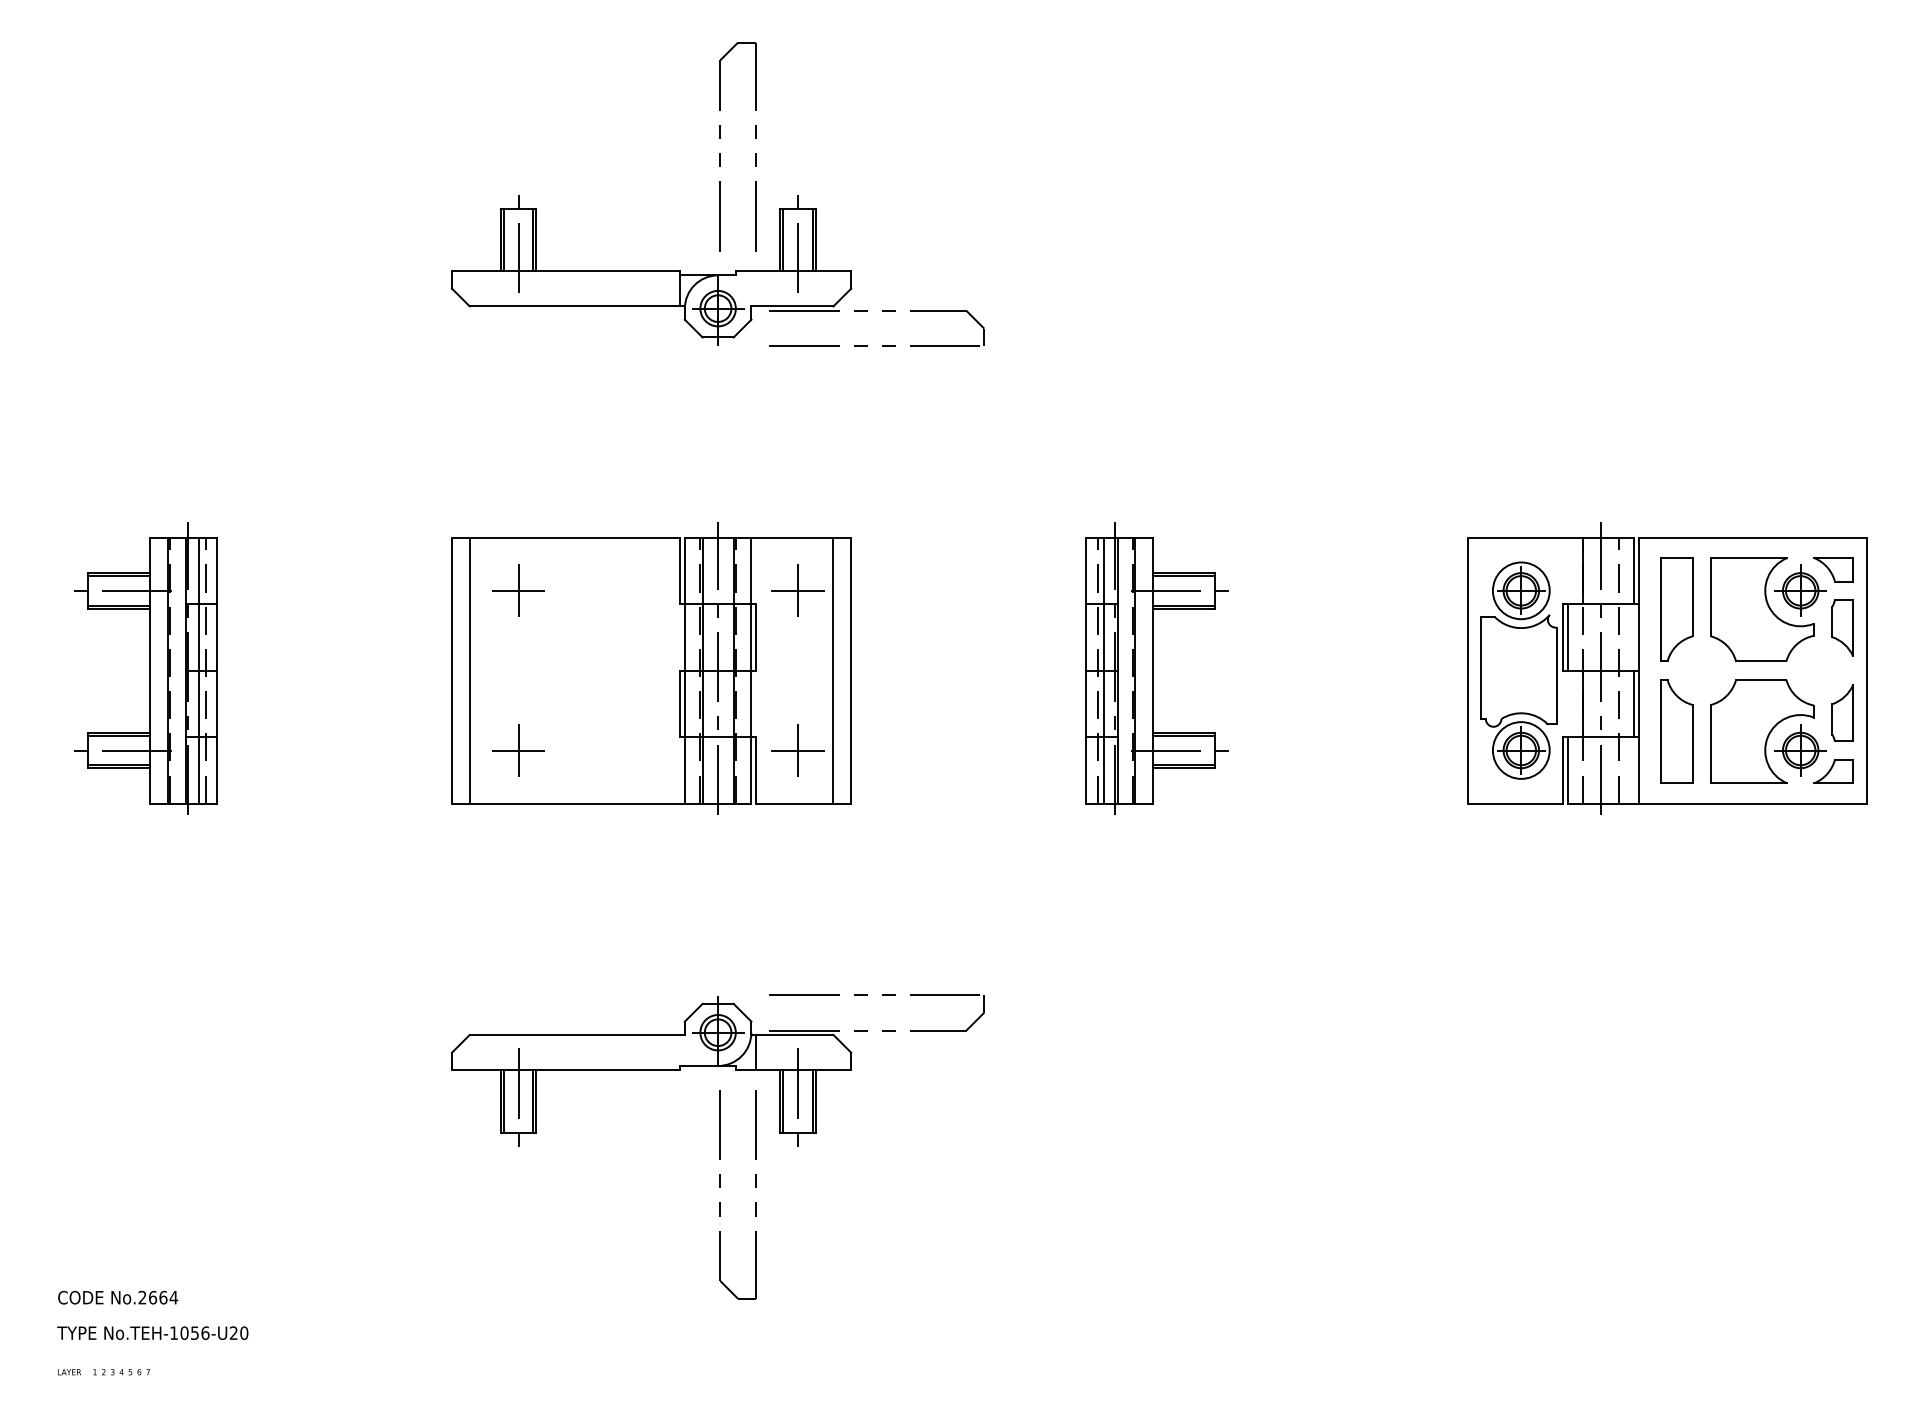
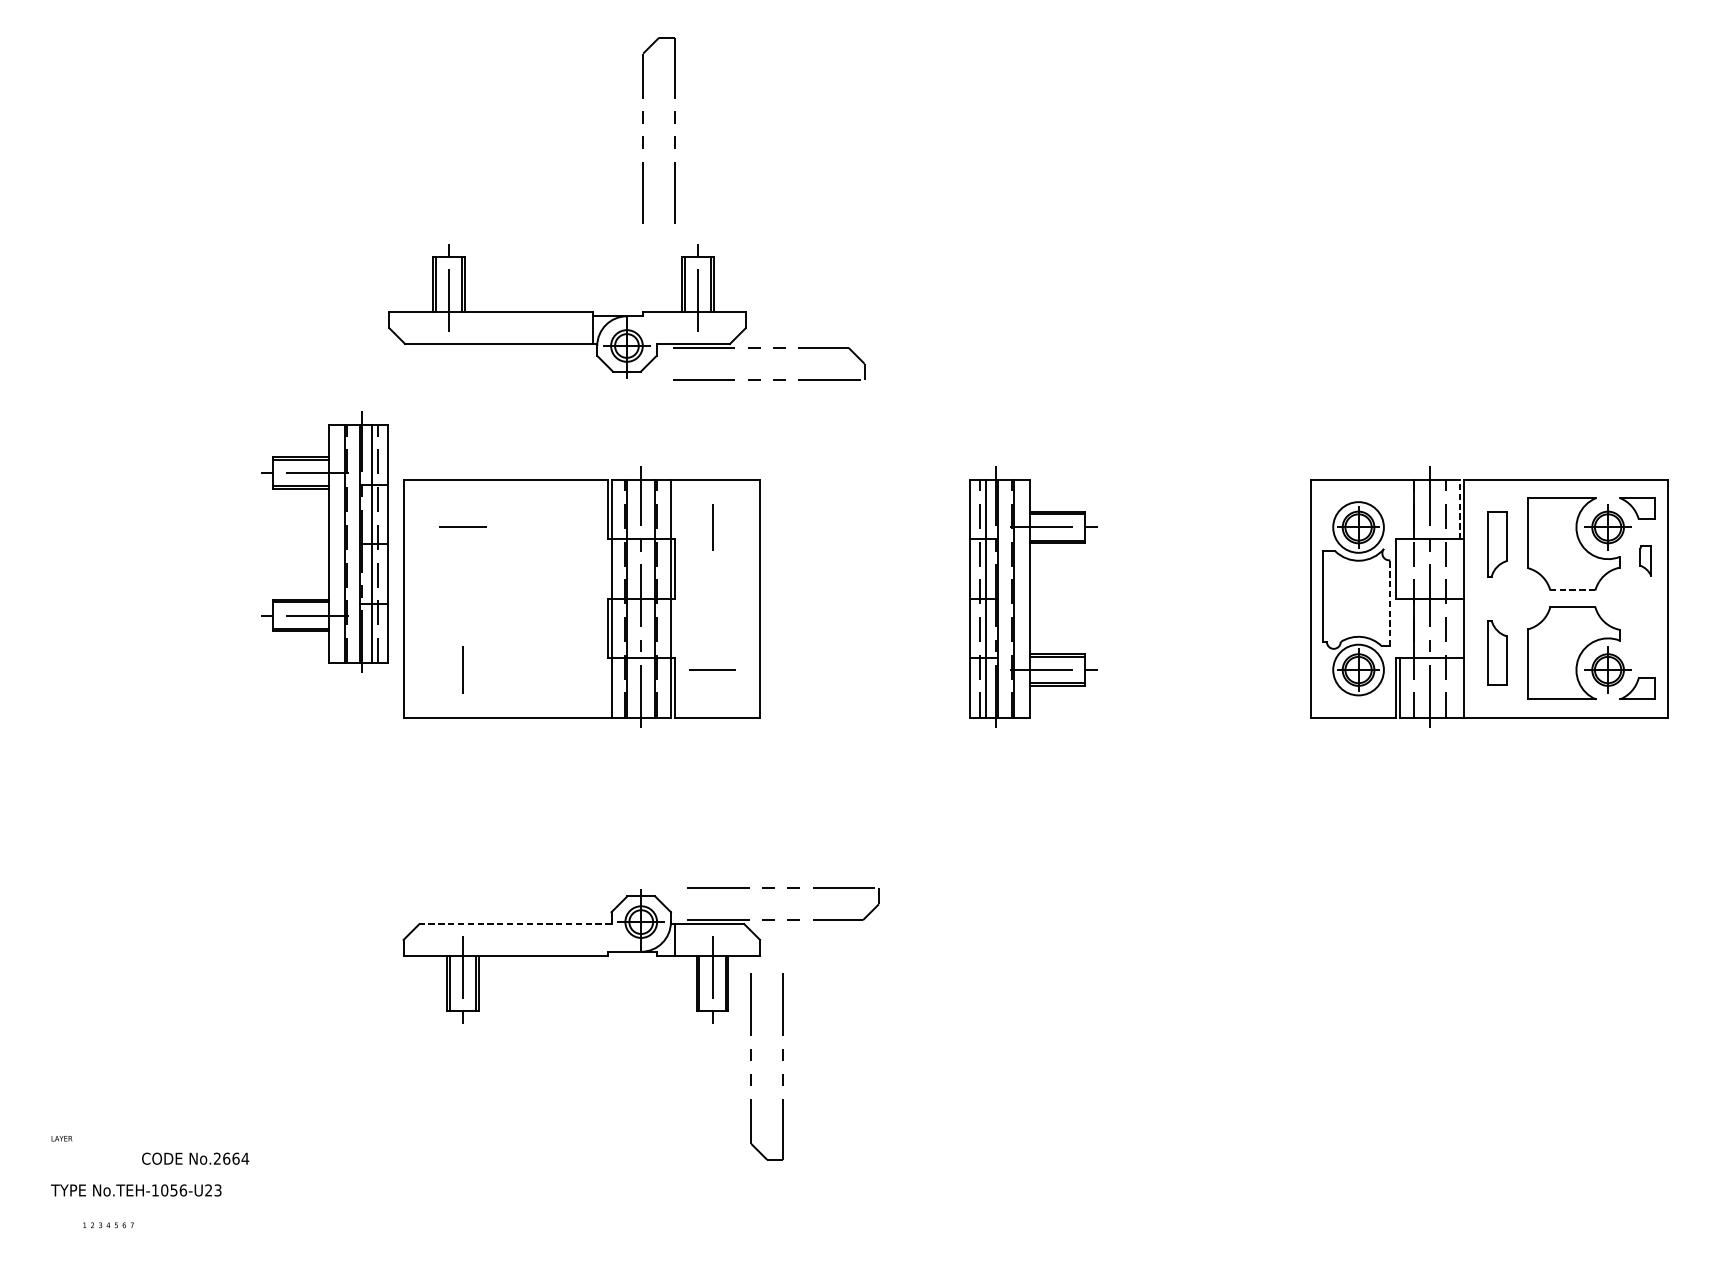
part: (717, 270) -> (626, 311), moved
line: (1634, 570) -> (1459, 509), solid -> dashed
line: (518, 590) -> (462, 527), removed
line: (797, 590) -> (712, 527), removed
part: (1676, 609) -> (1497, 544), size x0.7
part: (1842, 627) -> (1645, 560), size x0.6
line: (1567, 637) -> (1399, 569), removed
line: (1760, 661) -> (1572, 590), solid -> dashed
part: (145, 668) -> (324, 542), moved
line: (469, 670) -> (419, 598), removed
line: (833, 670) -> (744, 598), removed
line: (1556, 675) -> (1390, 603), solid -> dashed
line: (1634, 703) -> (1459, 628), removed
part: (1842, 712) -> (1645, 636), removed
part: (1676, 731) -> (1497, 653), size x0.7
line: (518, 750) -> (462, 670), removed
line: (797, 750) -> (712, 670), removed
line: (577, 1034) -> (515, 923), solid -> dashed
part: (720, 1187) -> (751, 1060), moved
text: (118, 1297) -> (195, 1158), moved
text: (244, 1332) -> (218, 1189), No.TEH-1056-U20 -> No.TEH-1056-U23
text: (69, 1372) -> (61, 1138), moved

